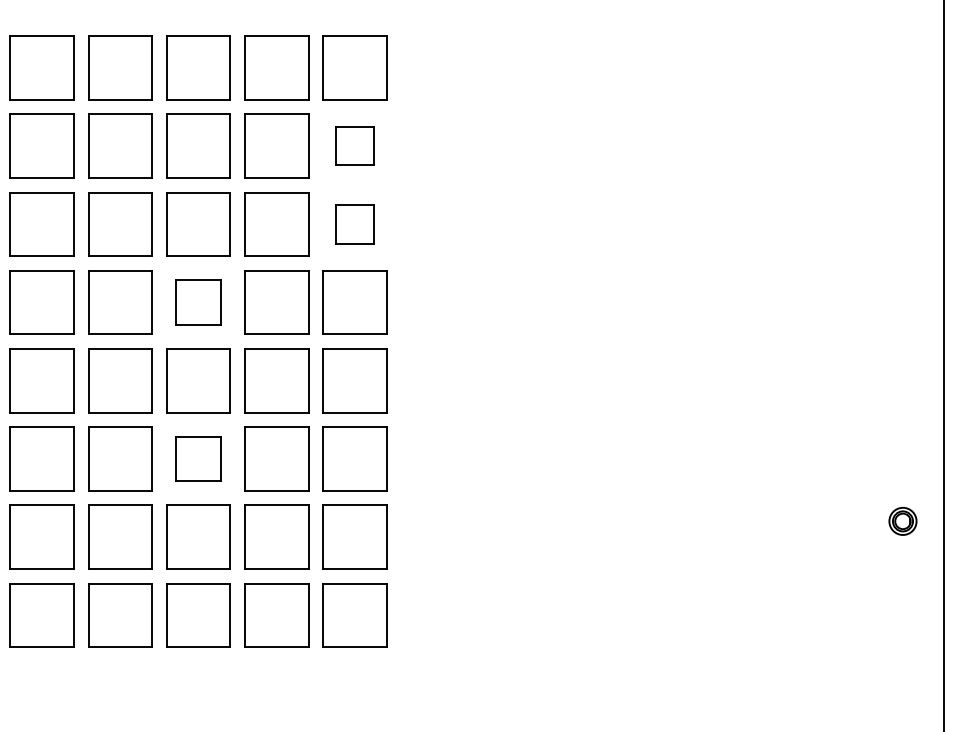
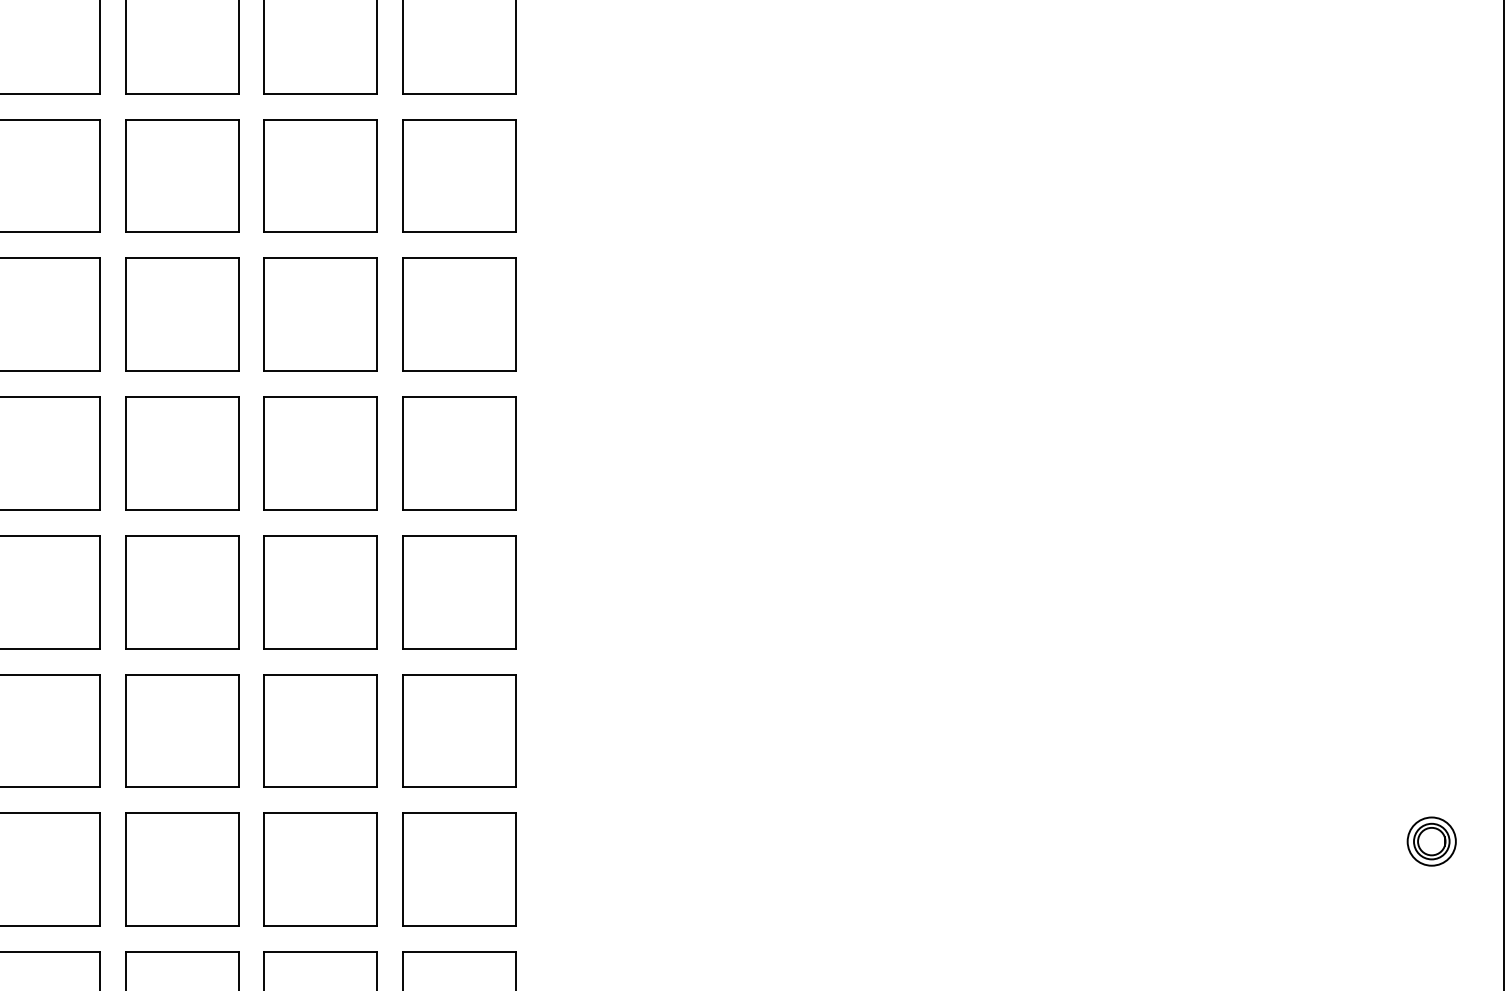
part: (354, 145) -> (458, 174), size x1.67
part: (354, 224) -> (458, 314), size x1.67
part: (198, 302) -> (181, 453), size x1.43
part: (198, 458) -> (181, 729), size x1.43

